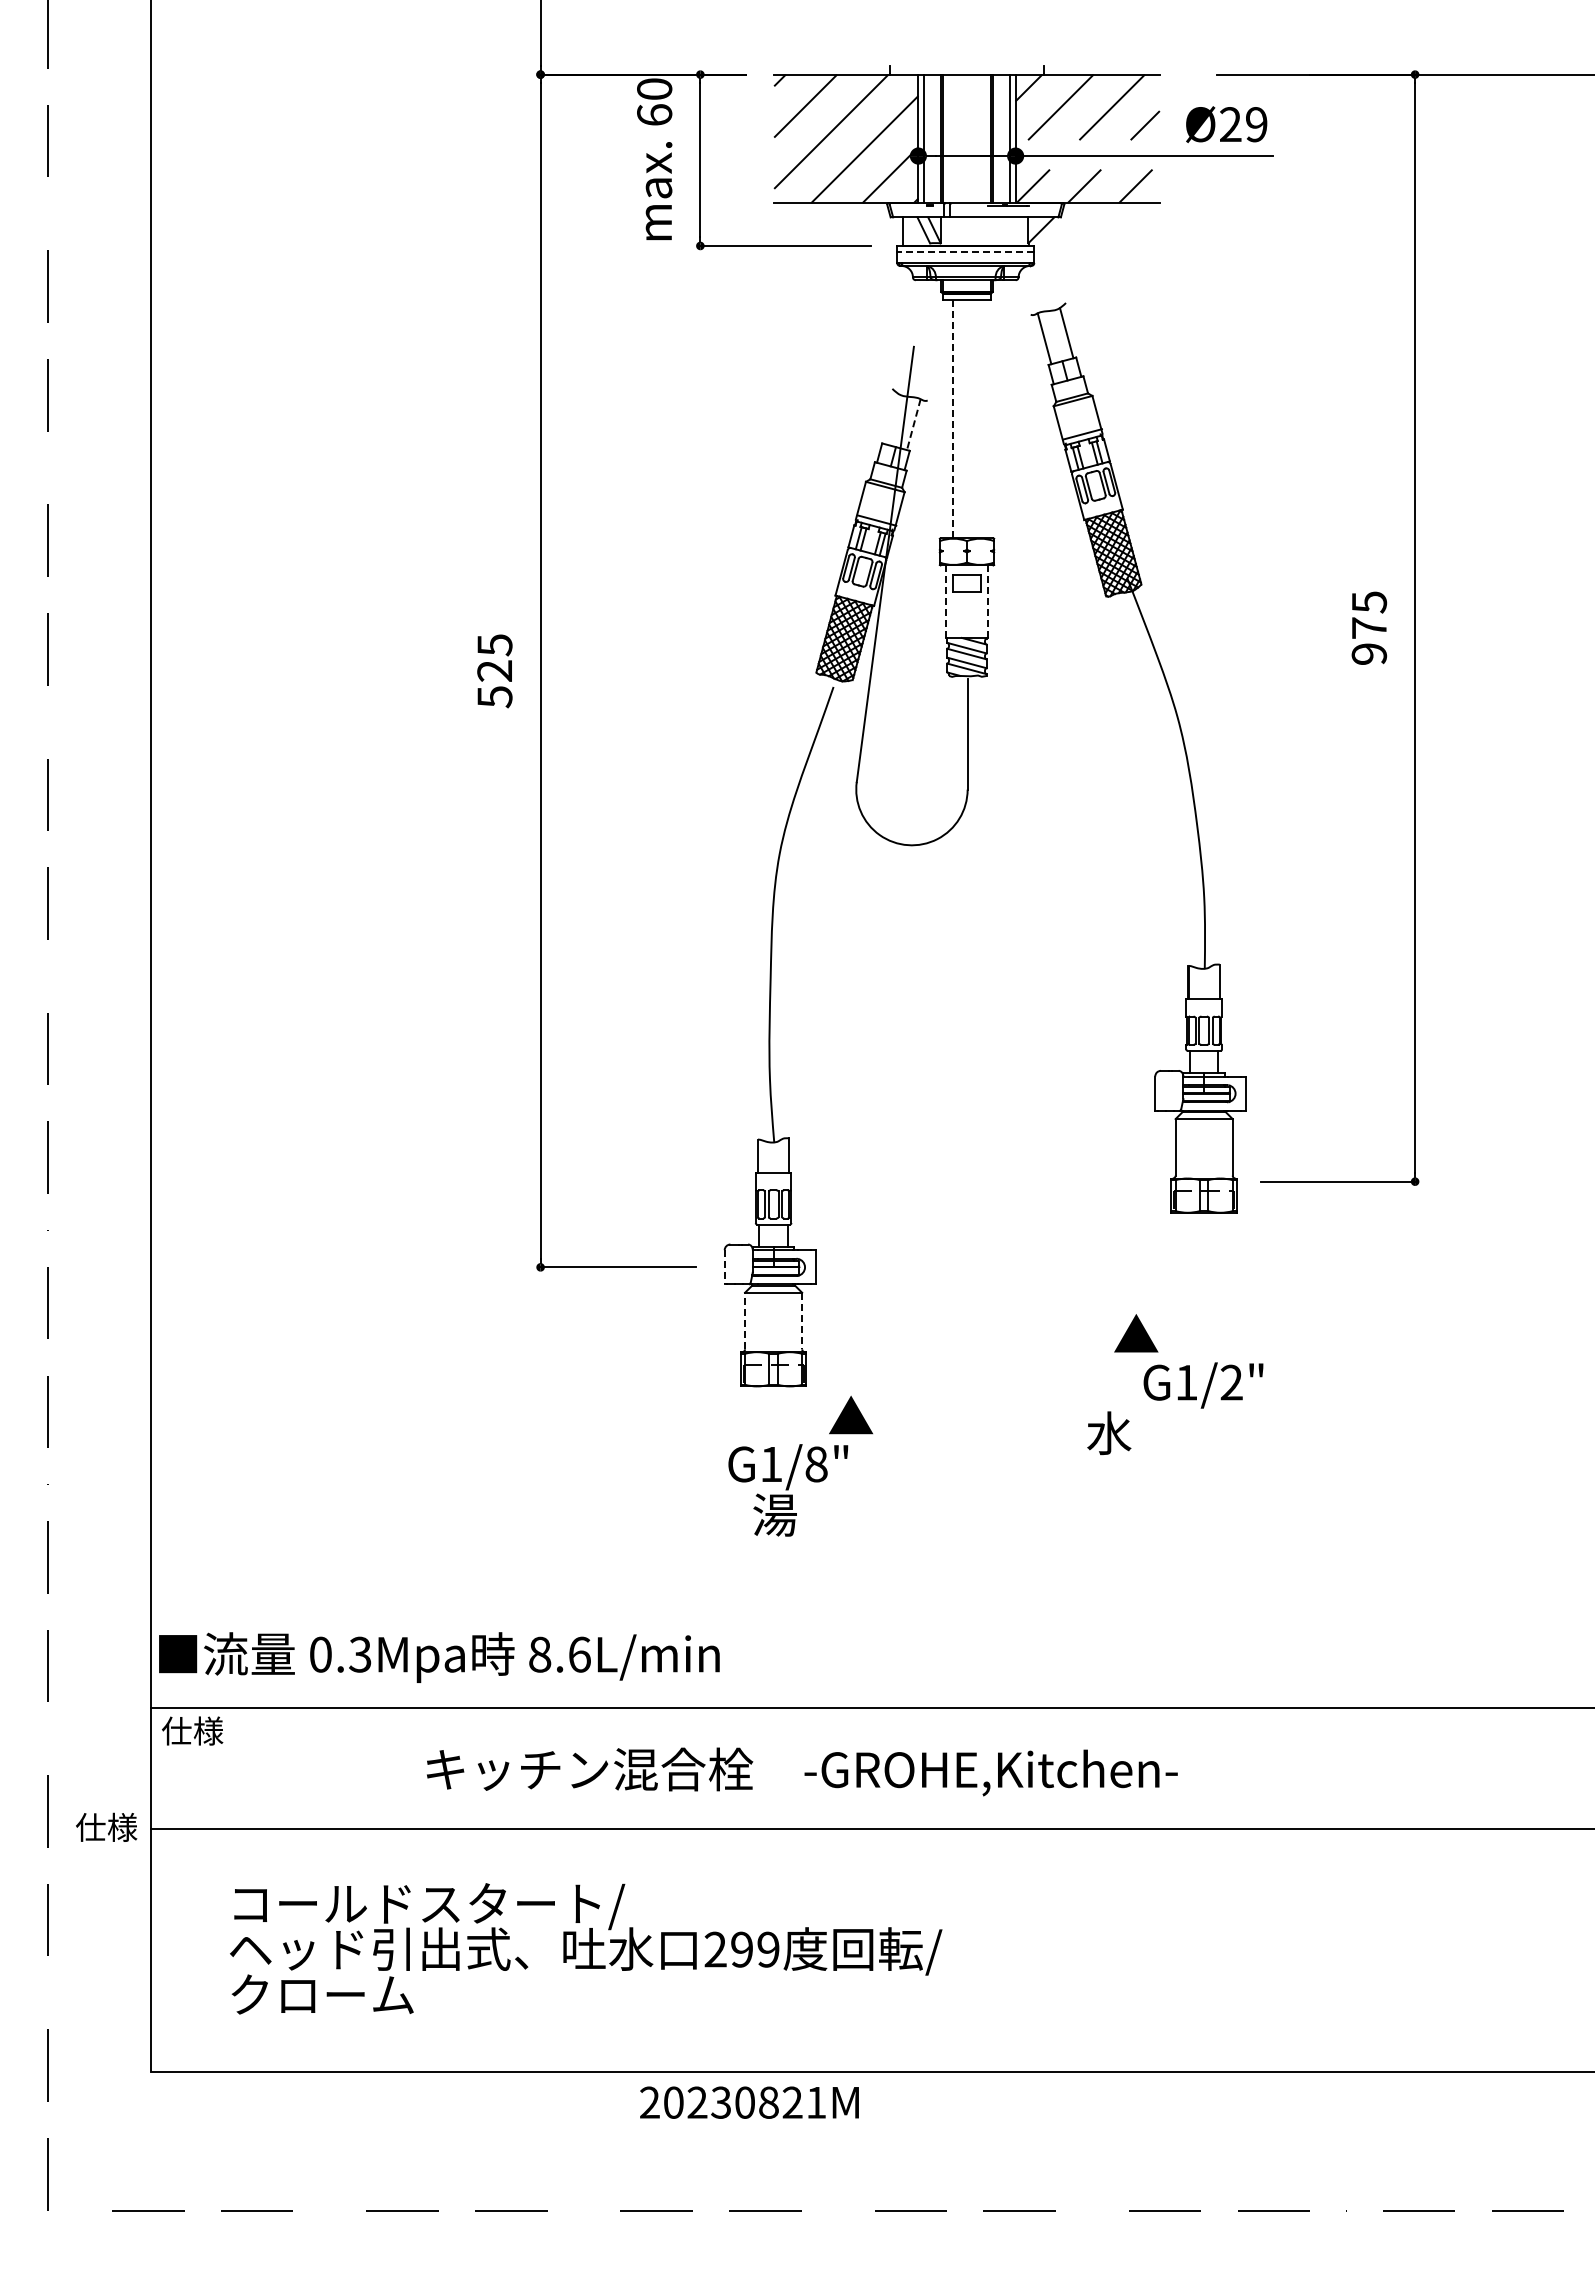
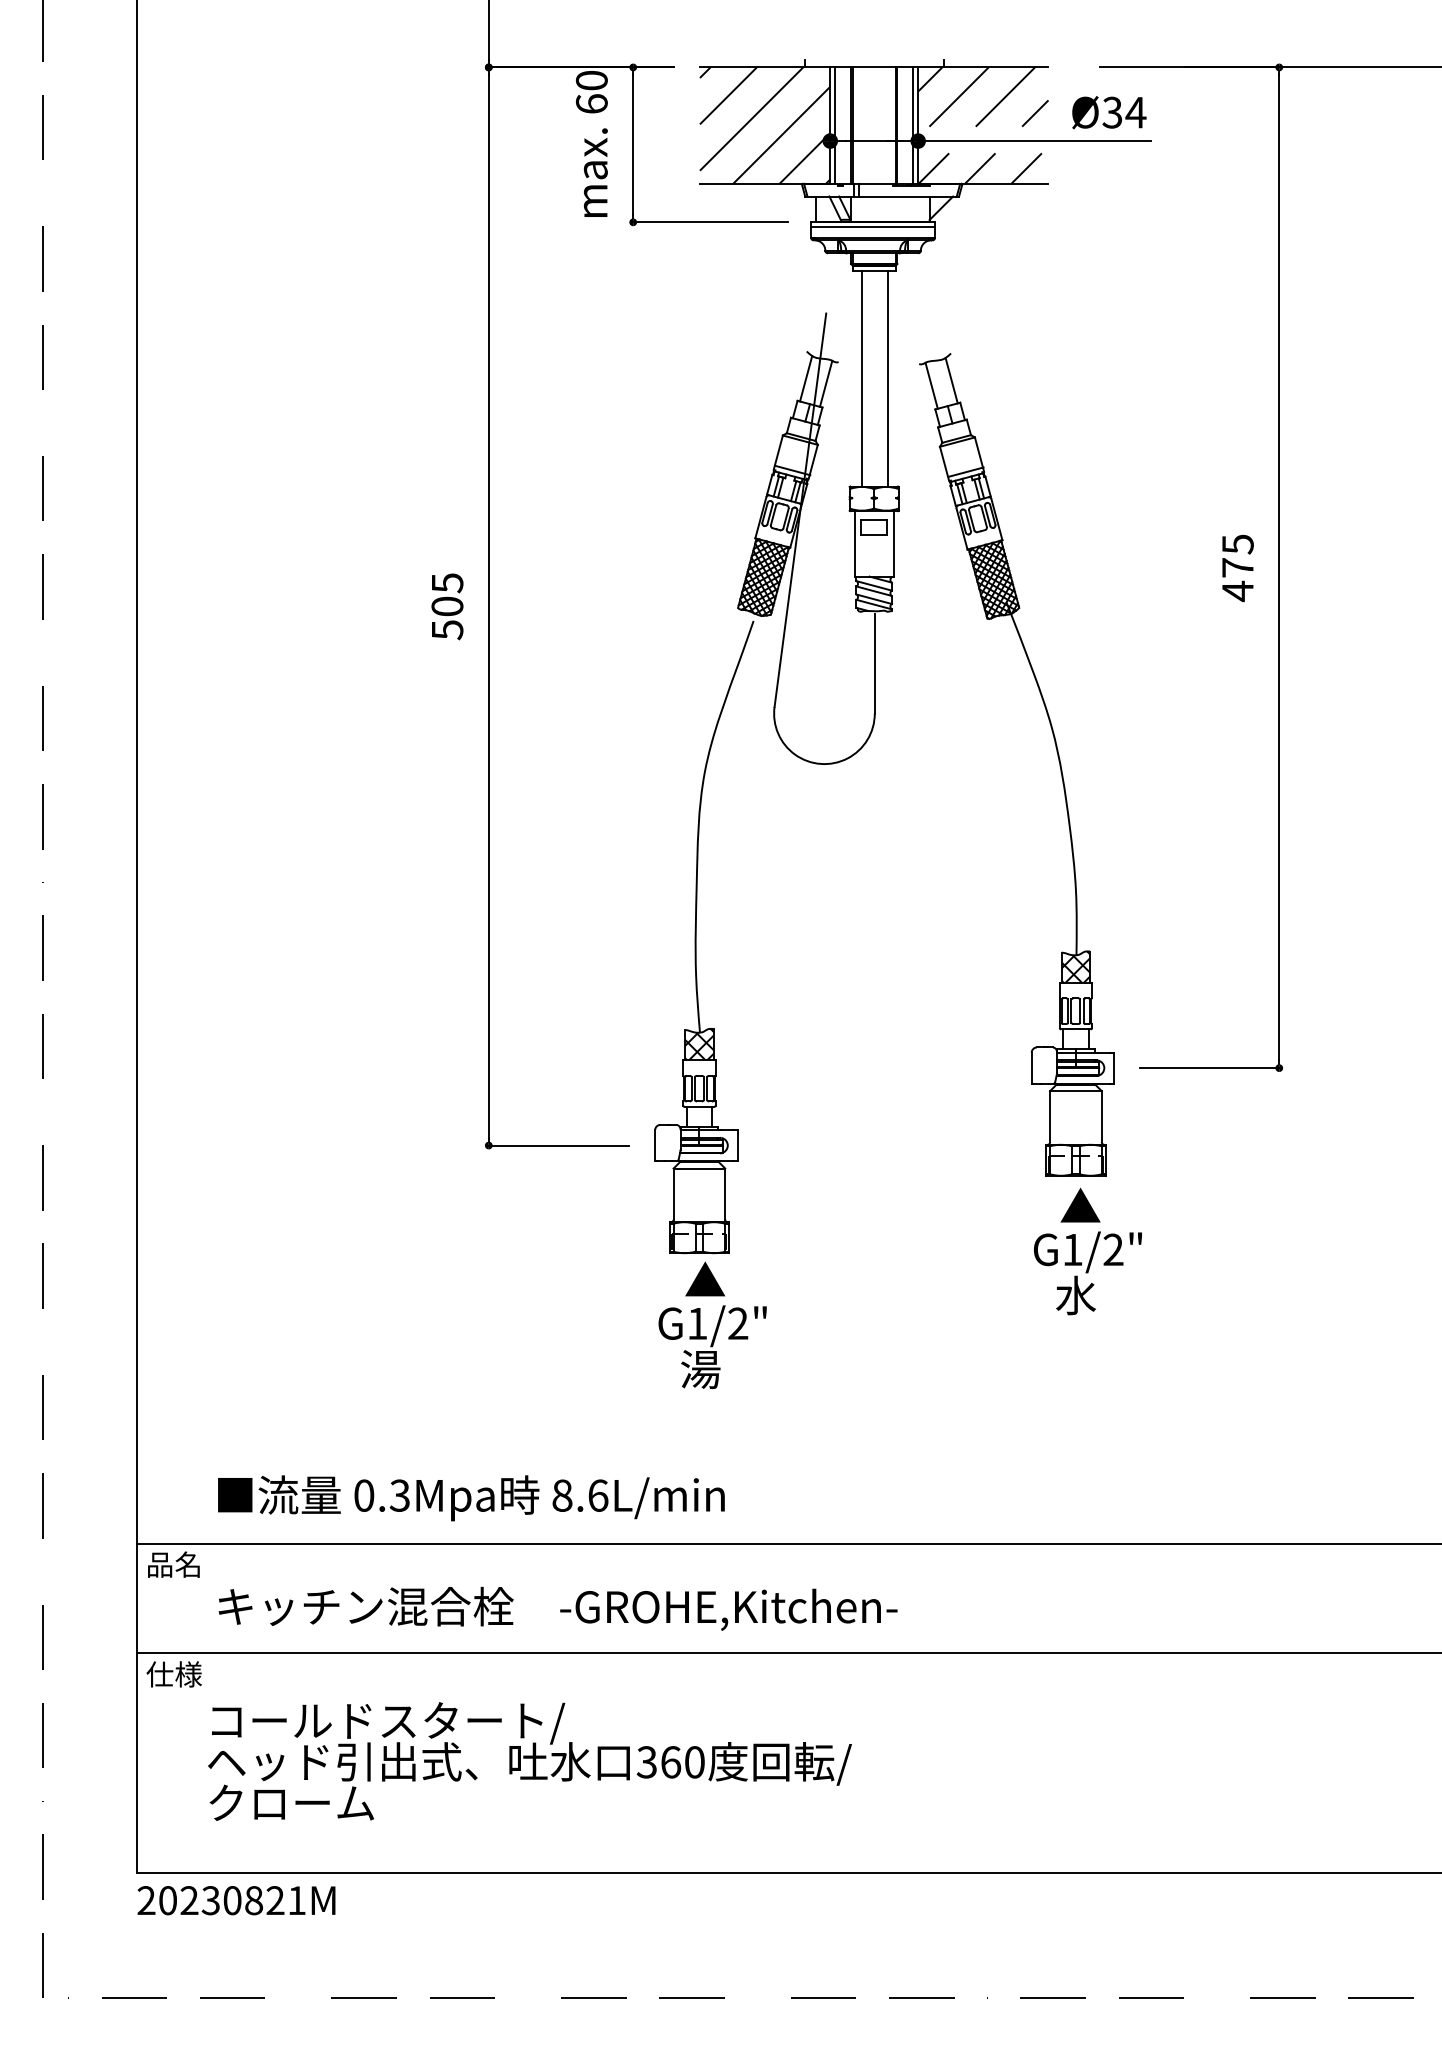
text: (1243, 124) -> (1124, 112), Ø29 -> Ø34
line: (965, 251) -> (872, 227), dashed -> solid
line: (891, 418) -> (805, 378), added
line: (981, 418) -> (887, 378), added
line: (953, 419) -> (862, 379), dashed -> solid
line: (913, 425) -> (825, 384), dashed -> solid
line: (945, 601) -> (854, 543), dashed -> solid
line: (988, 601) -> (893, 543), dashed -> solid
text: (1369, 654) -> (1238, 591), 975 -> 475
text: (494, 670) -> (447, 606), 525 -> 505
part: (1183, 747) -> (1057, 755), moved
hatch: (773, 1155) -> (699, 1044), added
line: (724, 1267) -> (655, 1145), dashed -> solid
line: (745, 1320) -> (673, 1193), dashed -> solid
line: (802, 1321) -> (725, 1194), dashed -> solid
text: (1136, 1333) -> (1080, 1205), moved
text: (851, 1414) -> (705, 1278), moved
text: (1109, 1433) -> (1076, 1295), moved
text: (816, 1464) -> (738, 1323), G1/8" -> G1/2"
text: (439, 1657) -> (471, 1498), moved
text: (192, 1730) -> (174, 1564), 仕様 -> 品名
text: (802, 1771) -> (558, 1608), moved
text: (106, 1826) -> (174, 1673), moved
text: (741, 1949) -> (670, 1762), 299 -> 360
text: (749, 2102) -> (236, 1900), moved

